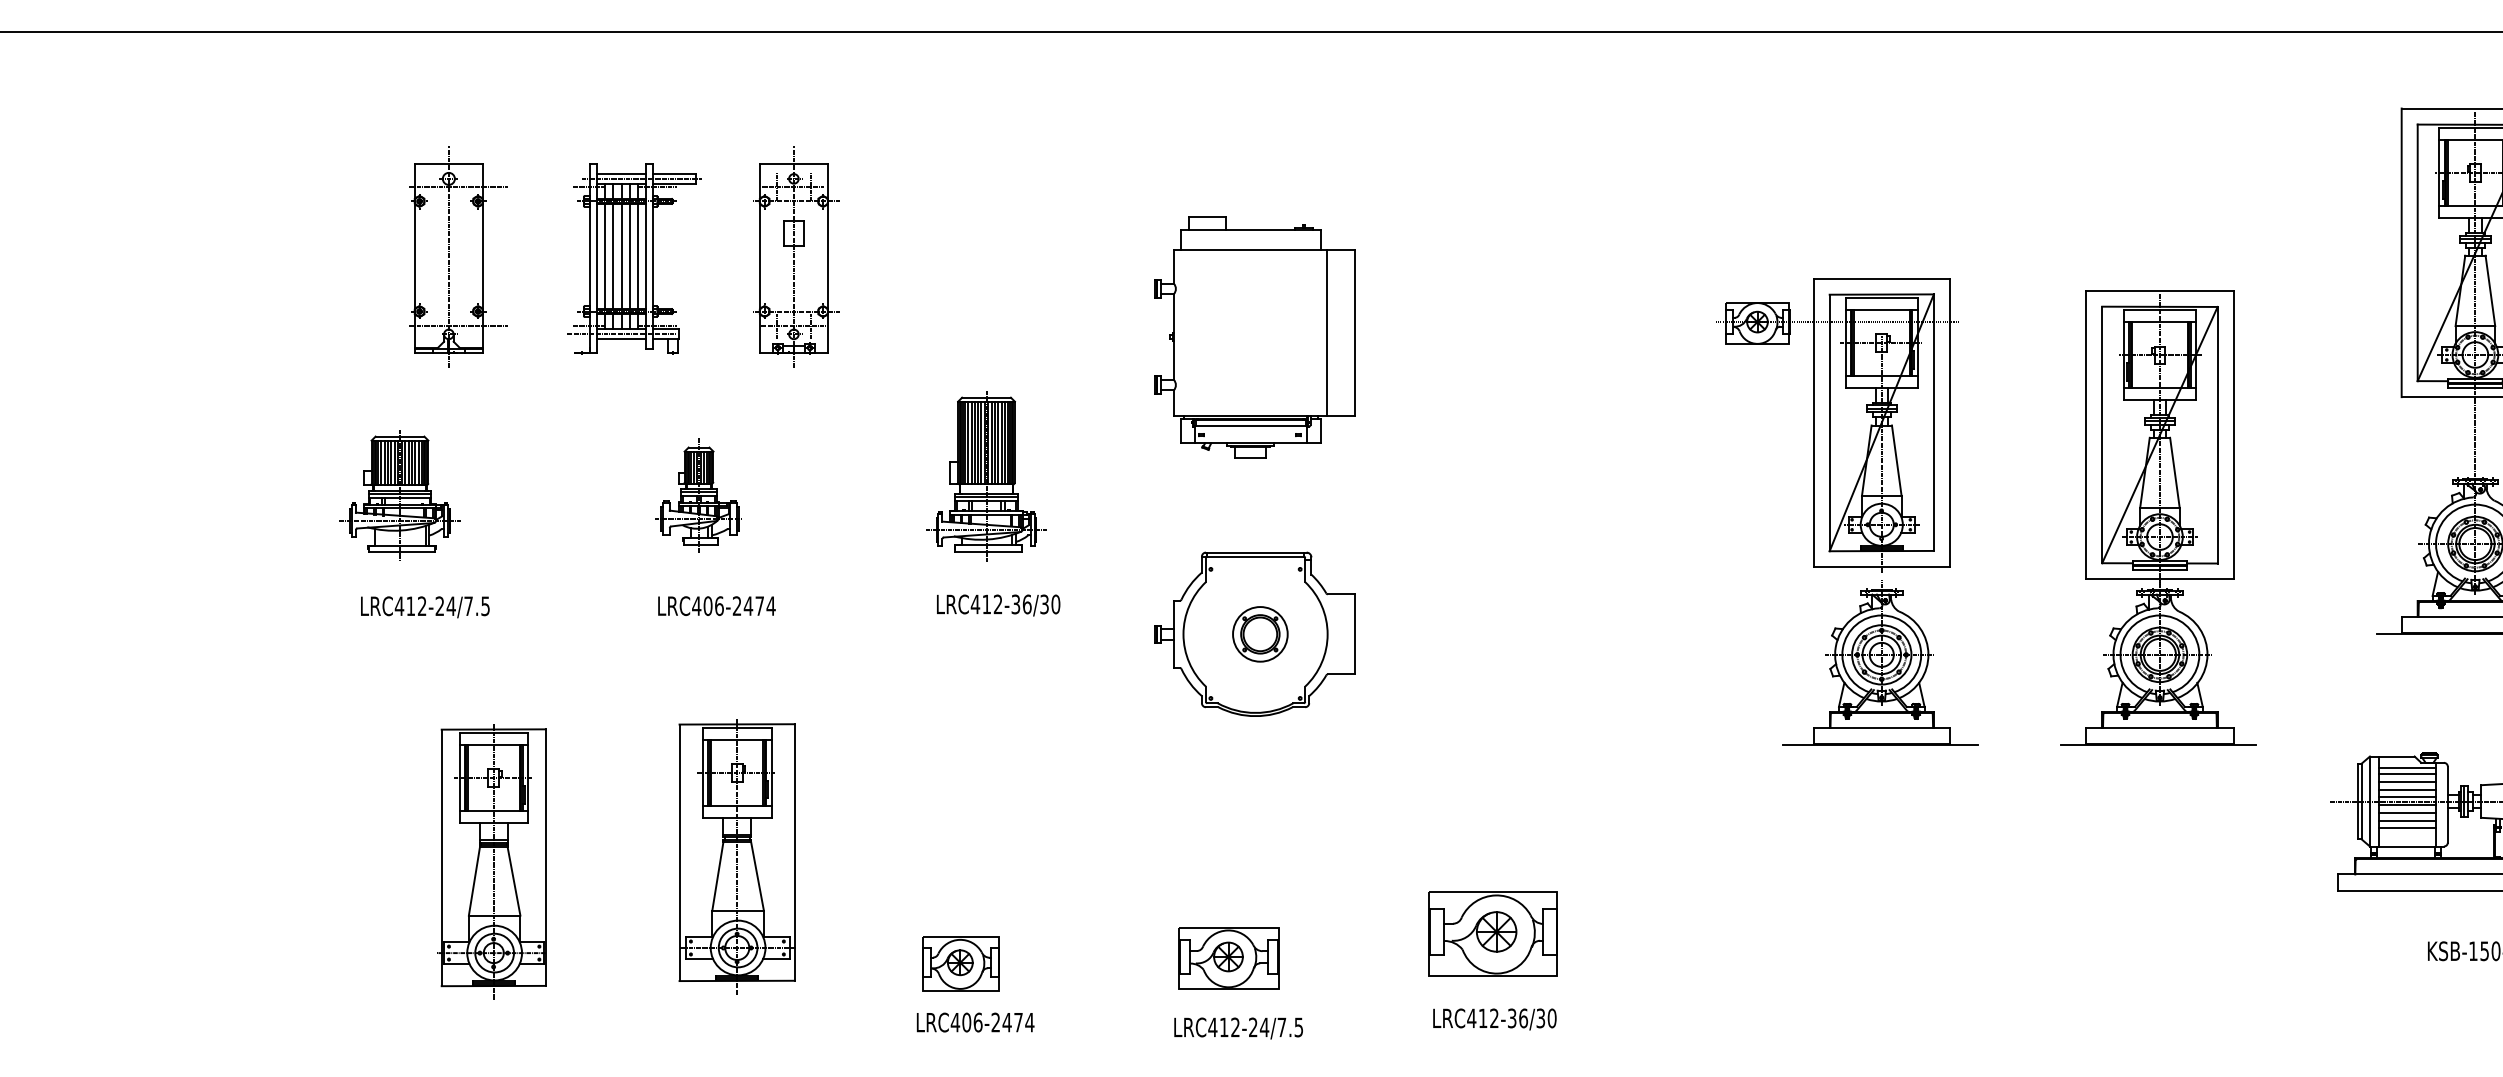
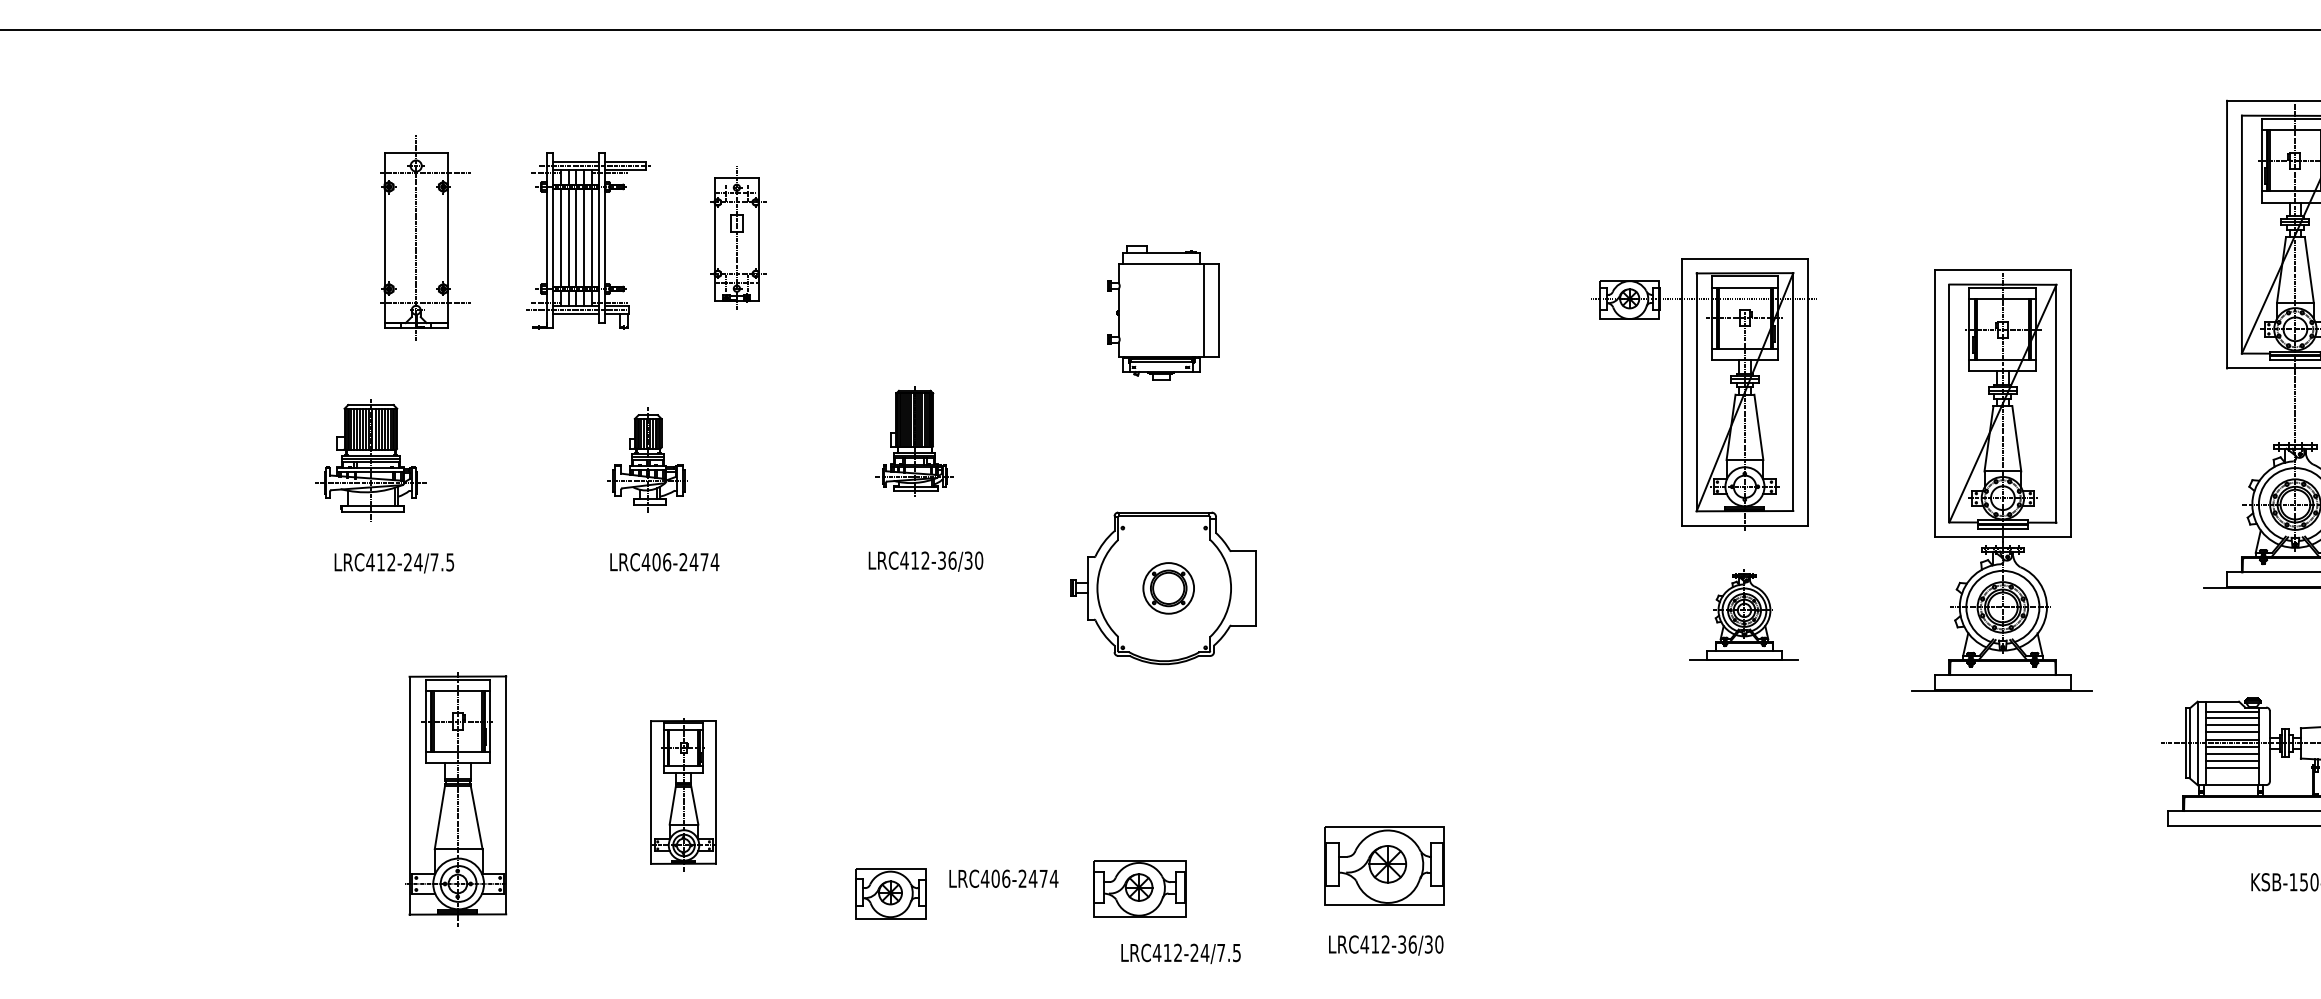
part: (796, 256) -> (738, 238), size x0.7
part: (1254, 337) -> (1163, 313), size x0.6
part: (986, 476) -> (914, 442), size x0.7
part: (1880, 662) -> (1743, 614), size x0.6
part: (736, 856) -> (682, 794), size x0.6
text: (975, 1022) -> (1003, 878), moved
text: (1238, 1028) -> (1180, 953), moved

